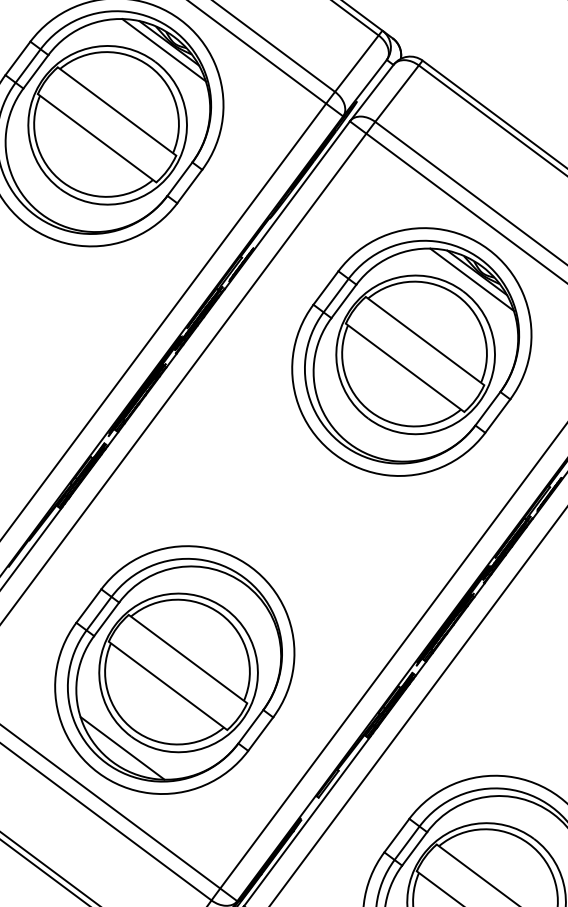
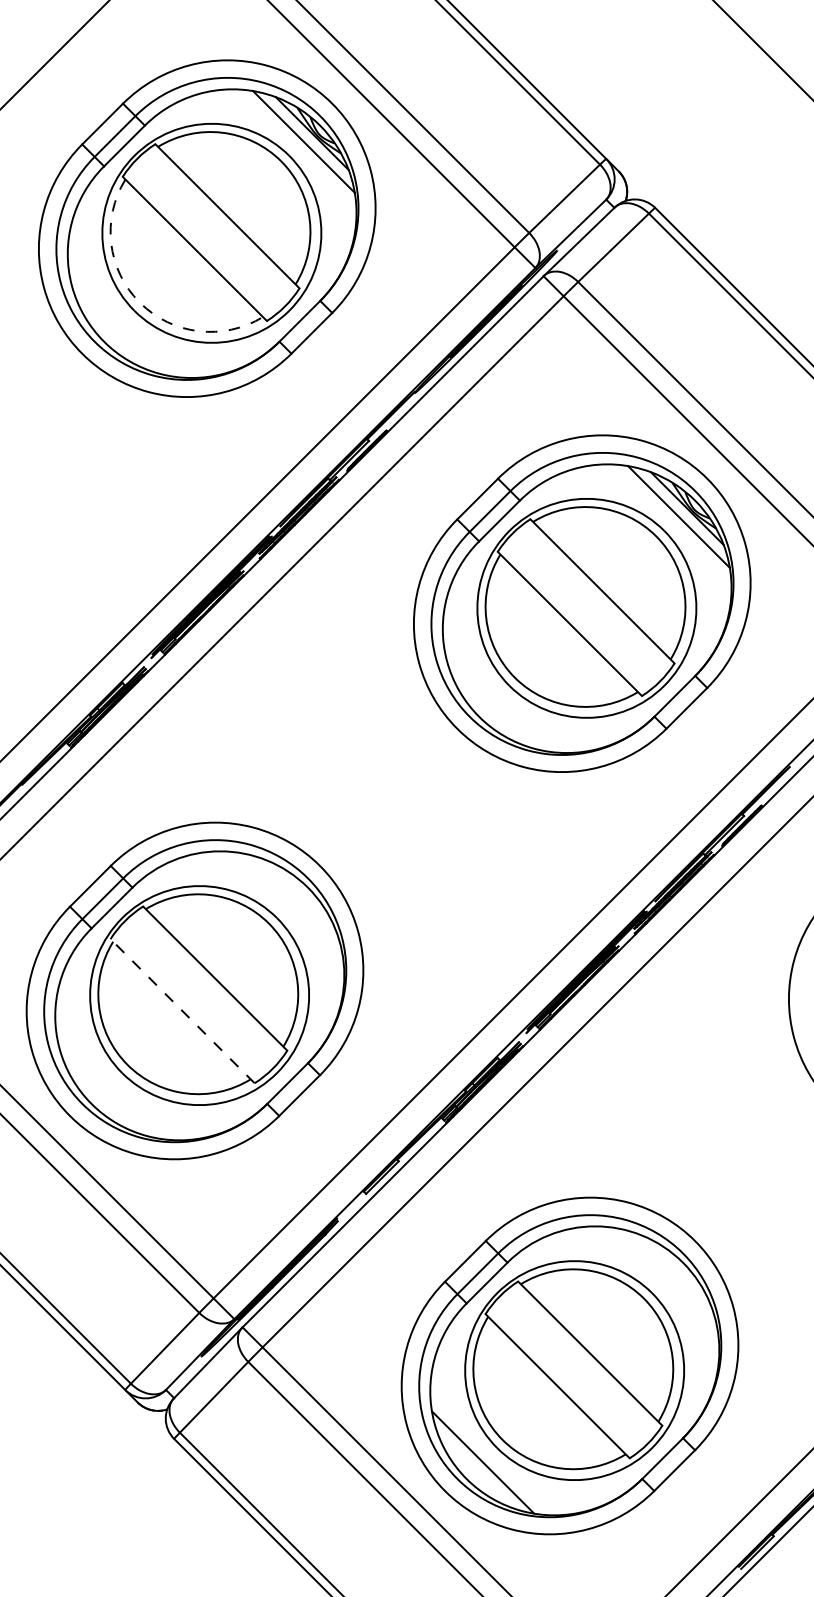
arc: (63, 182) -> (139, 302), solid -> dashed
line: (167, 686) -> (182, 1011), solid -> dashed
line: (122, 748) -> (107, 1087), removed

